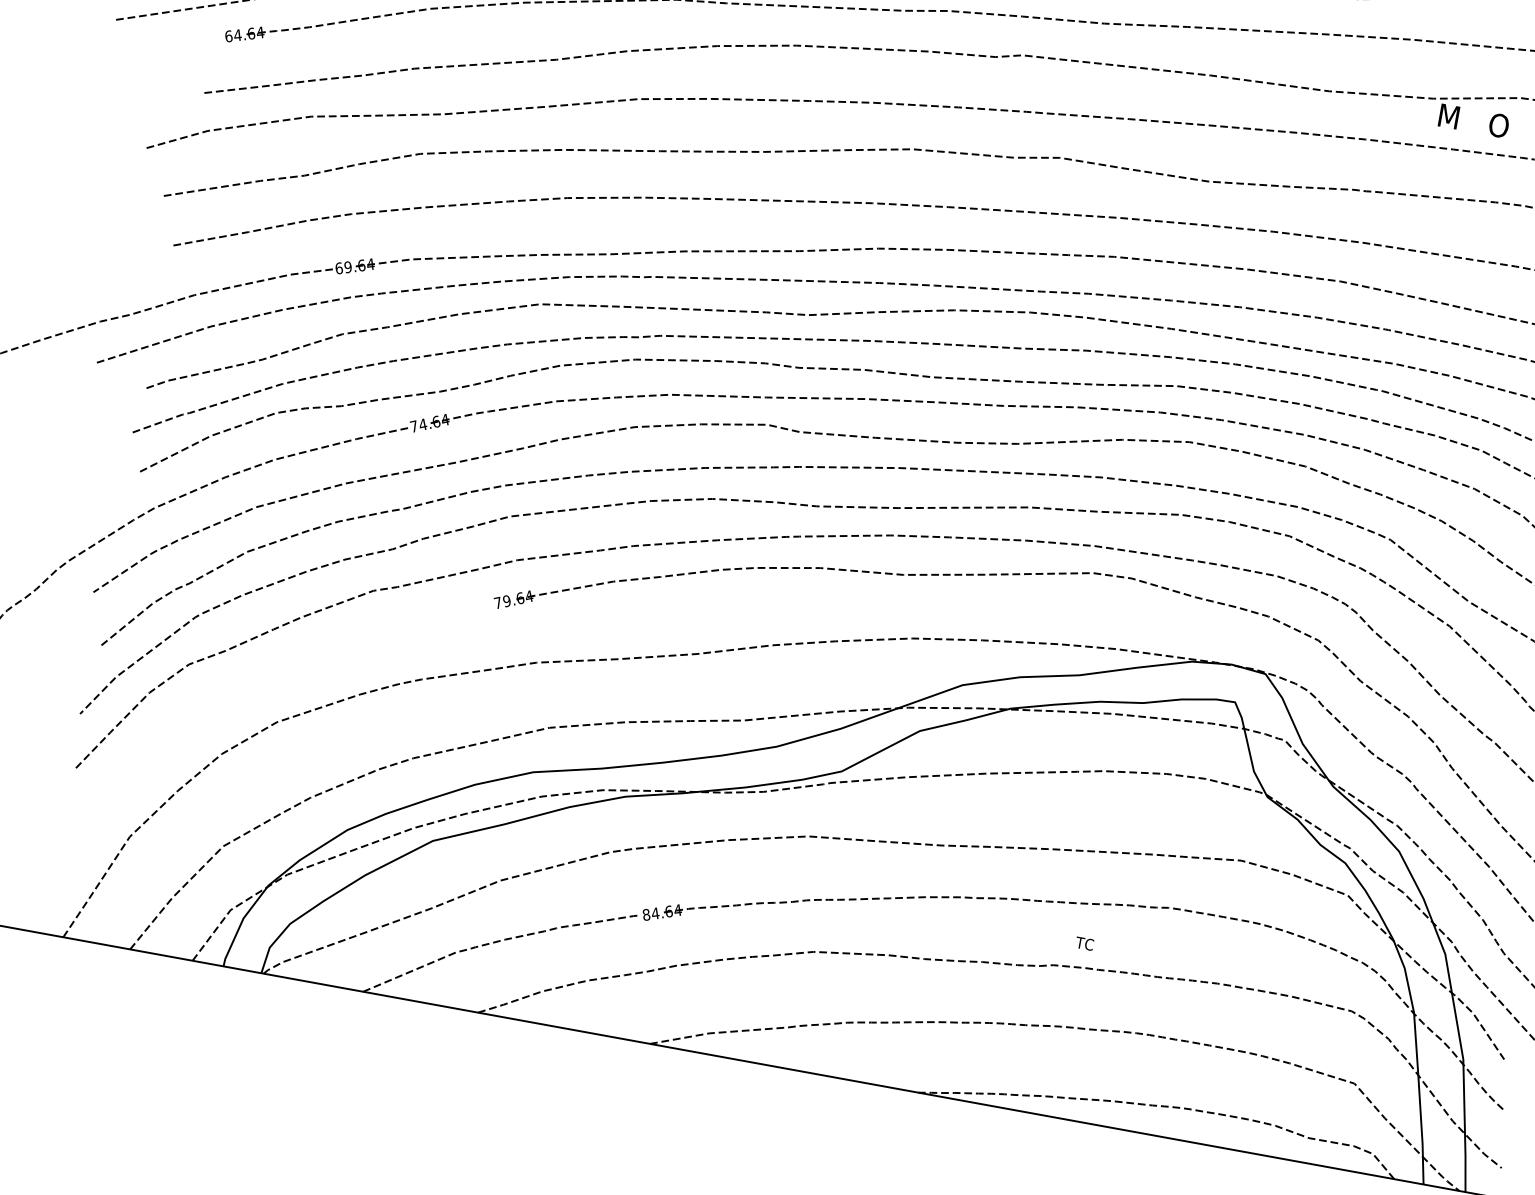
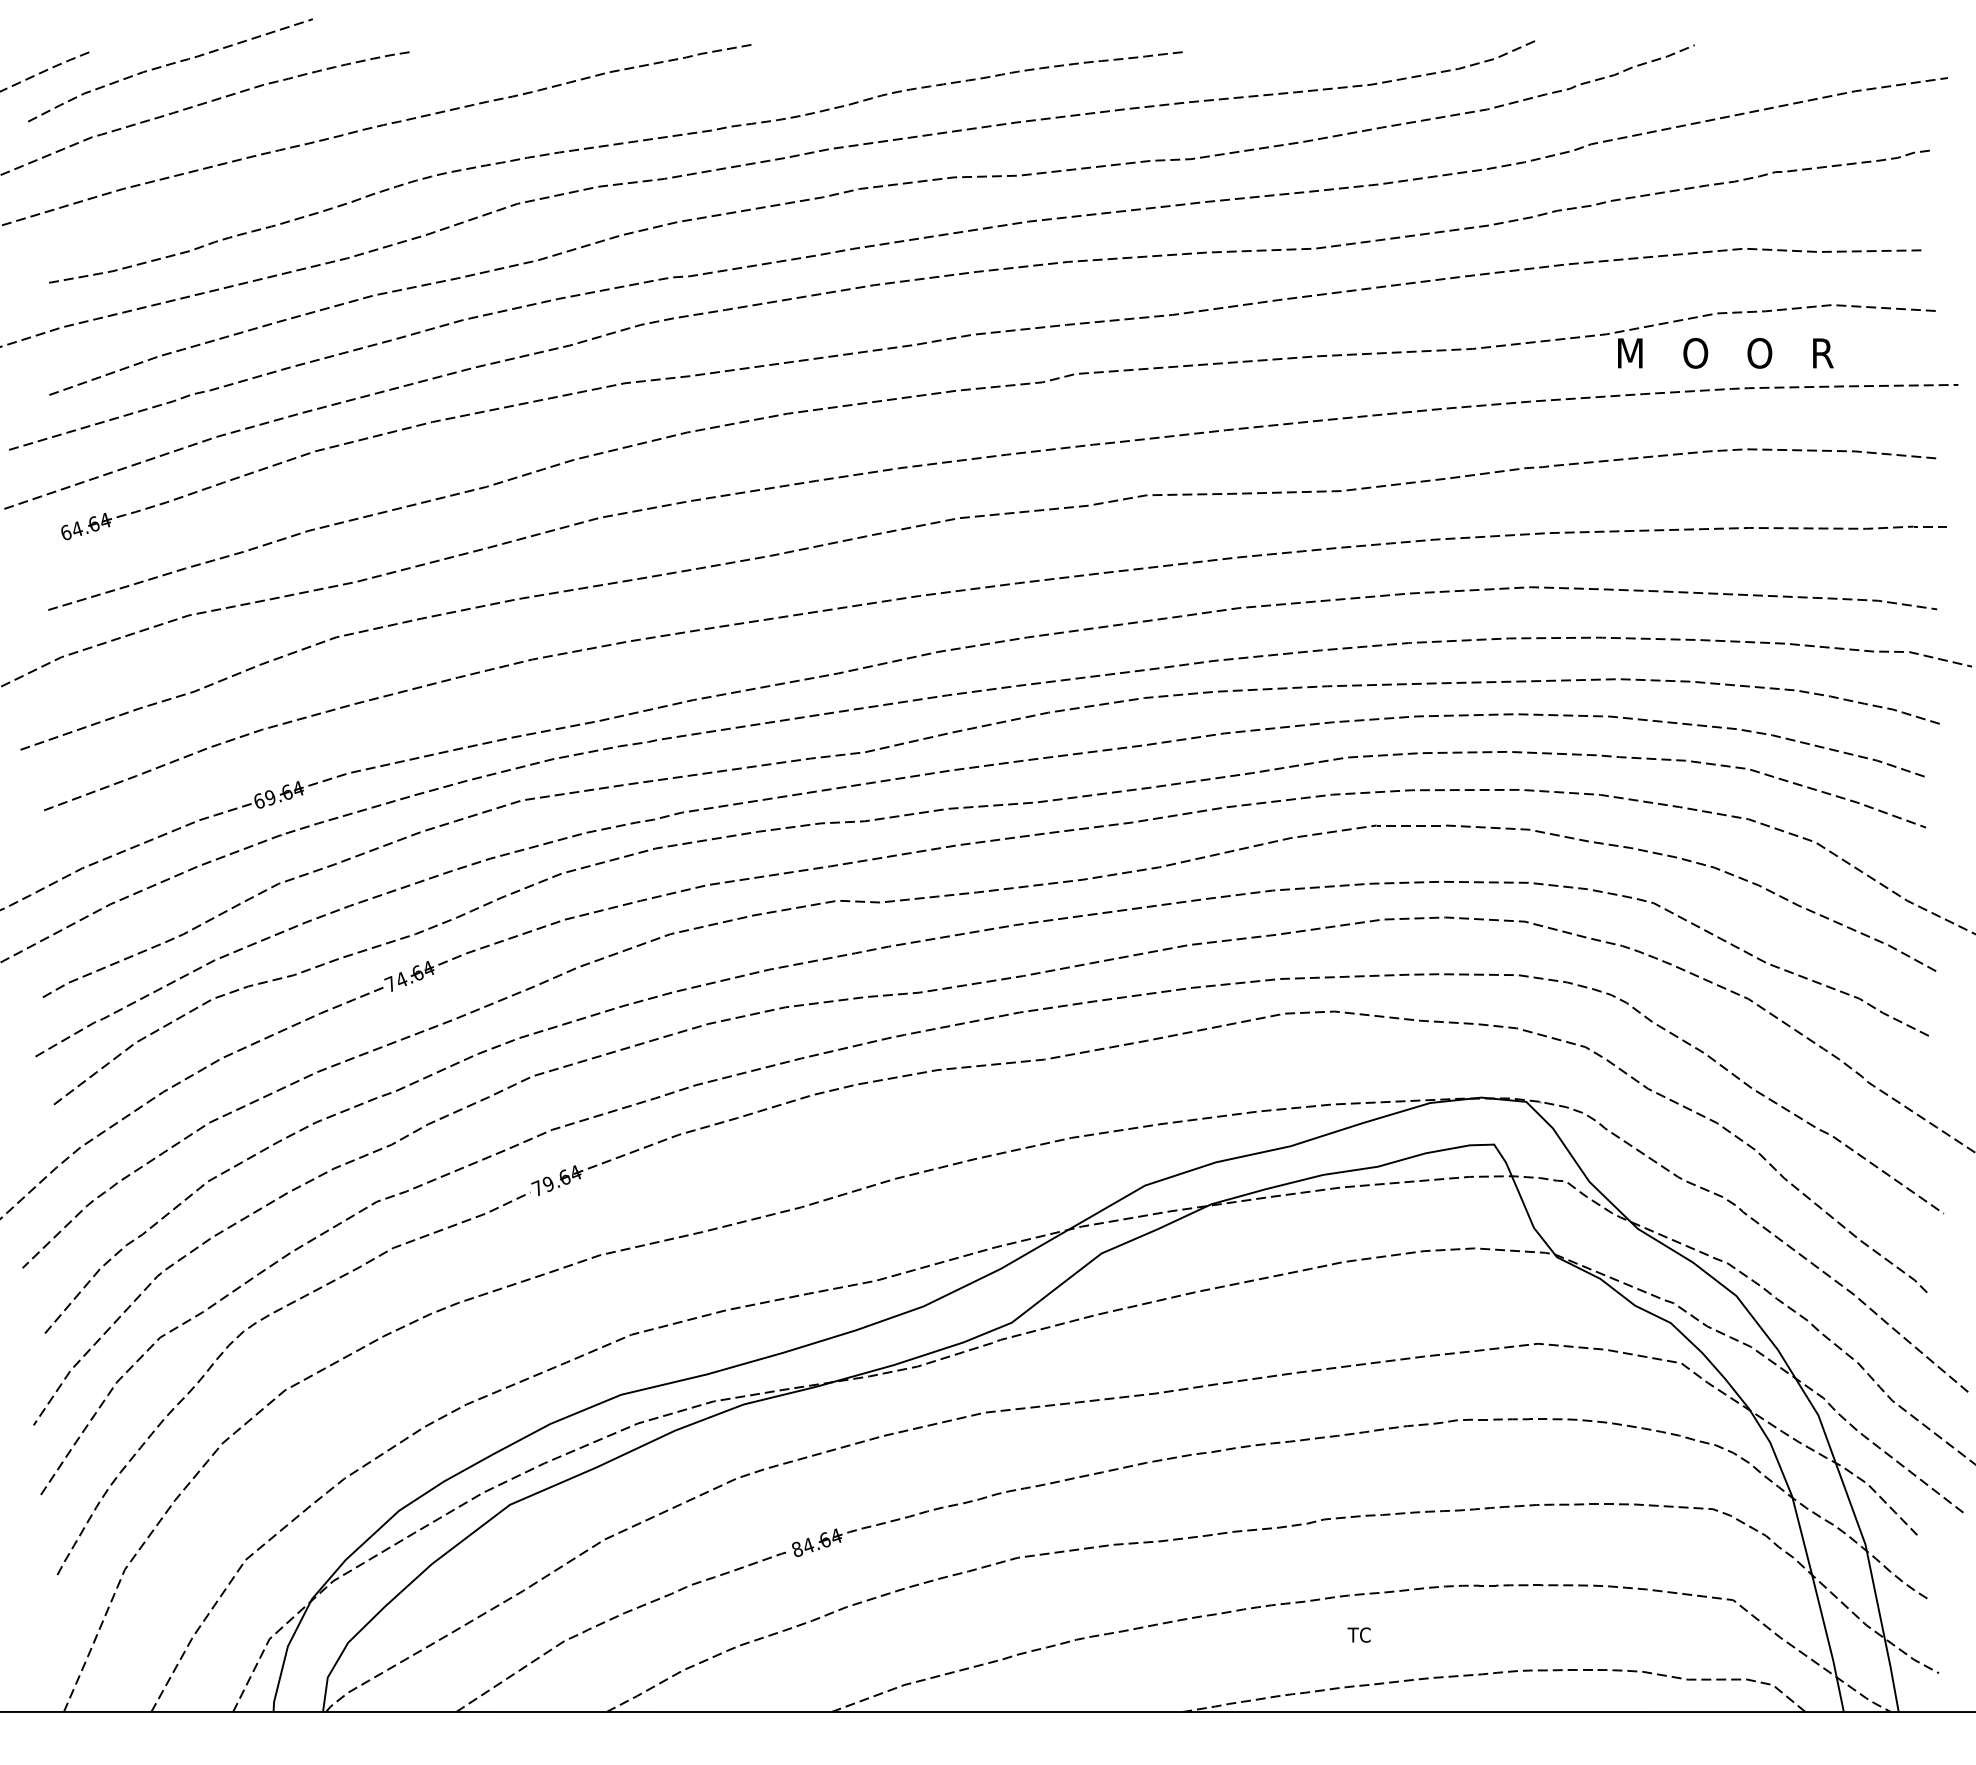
curve: (262, 668) -> (254, 1325), added
text: (1084, 943) -> (1358, 1634), moved

